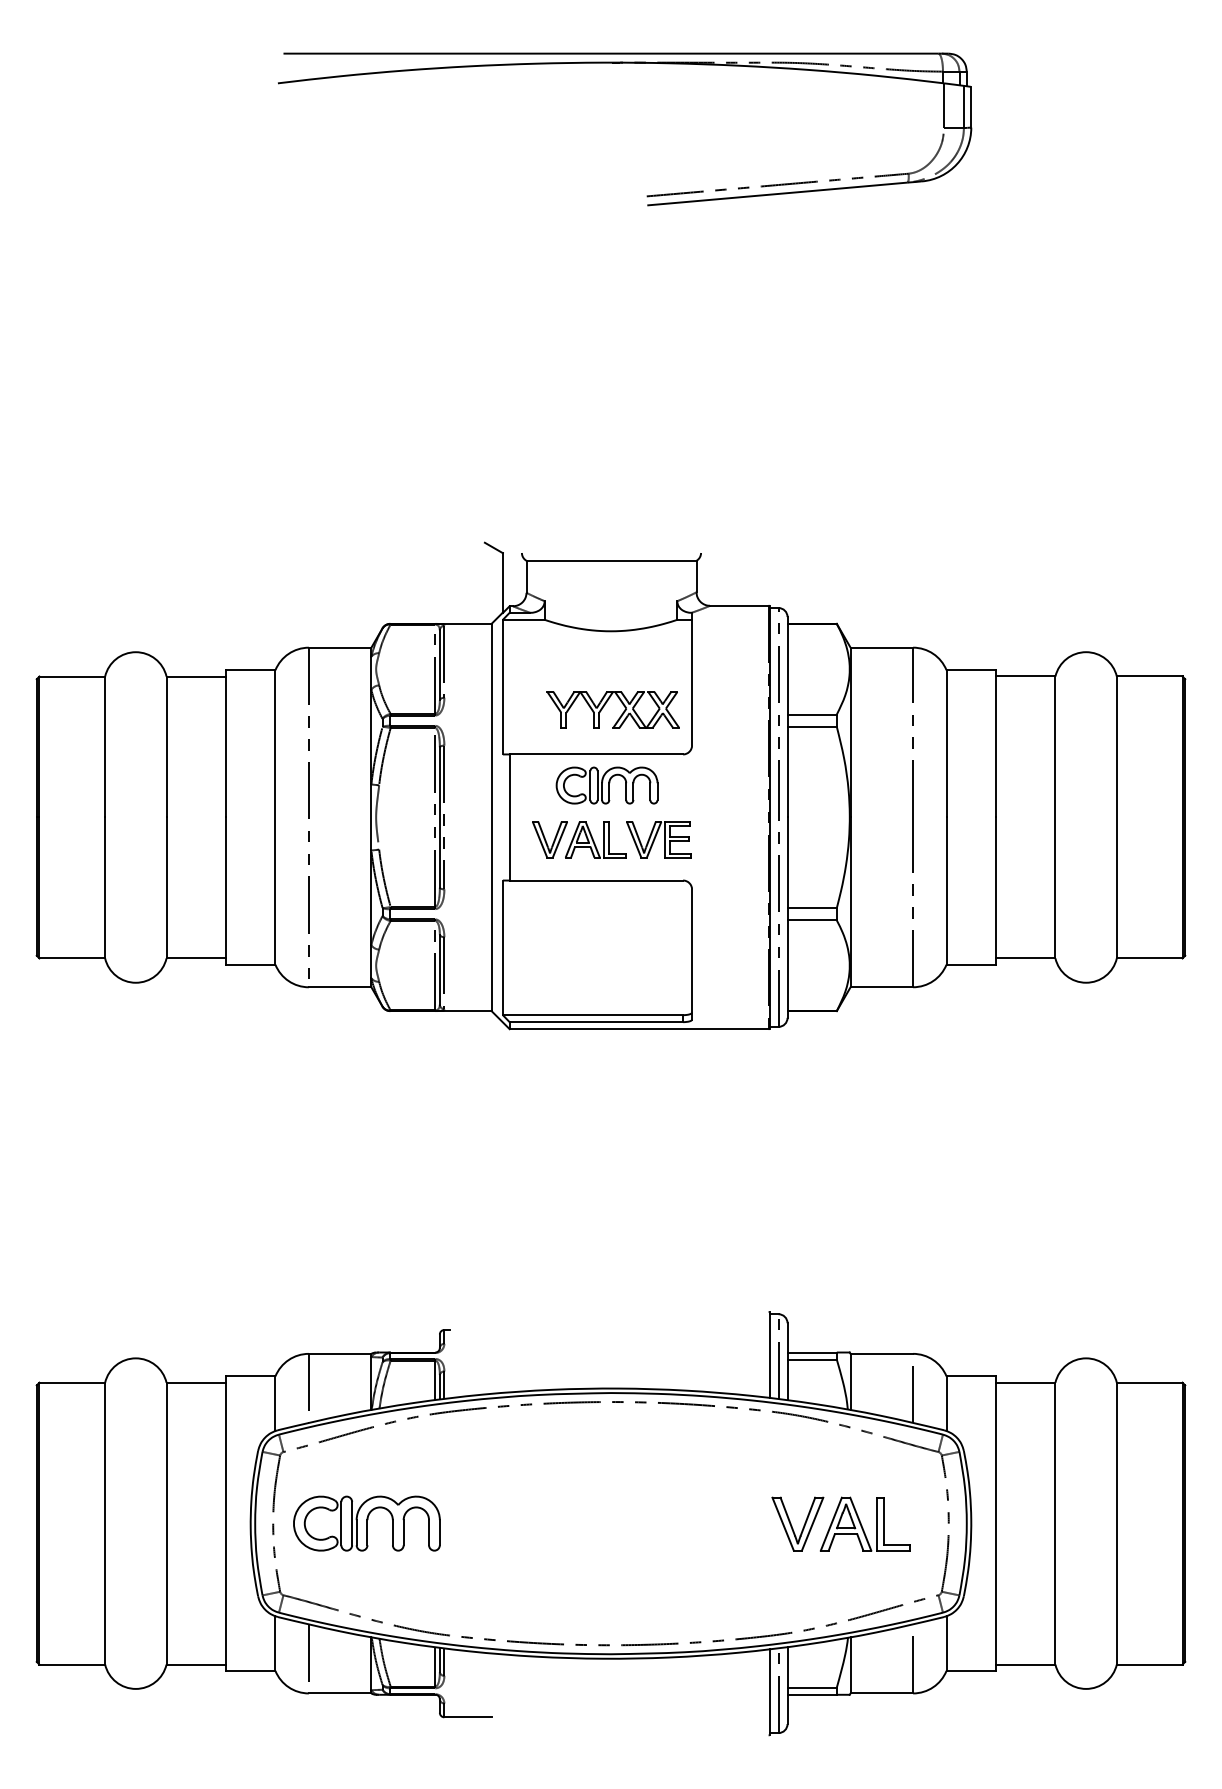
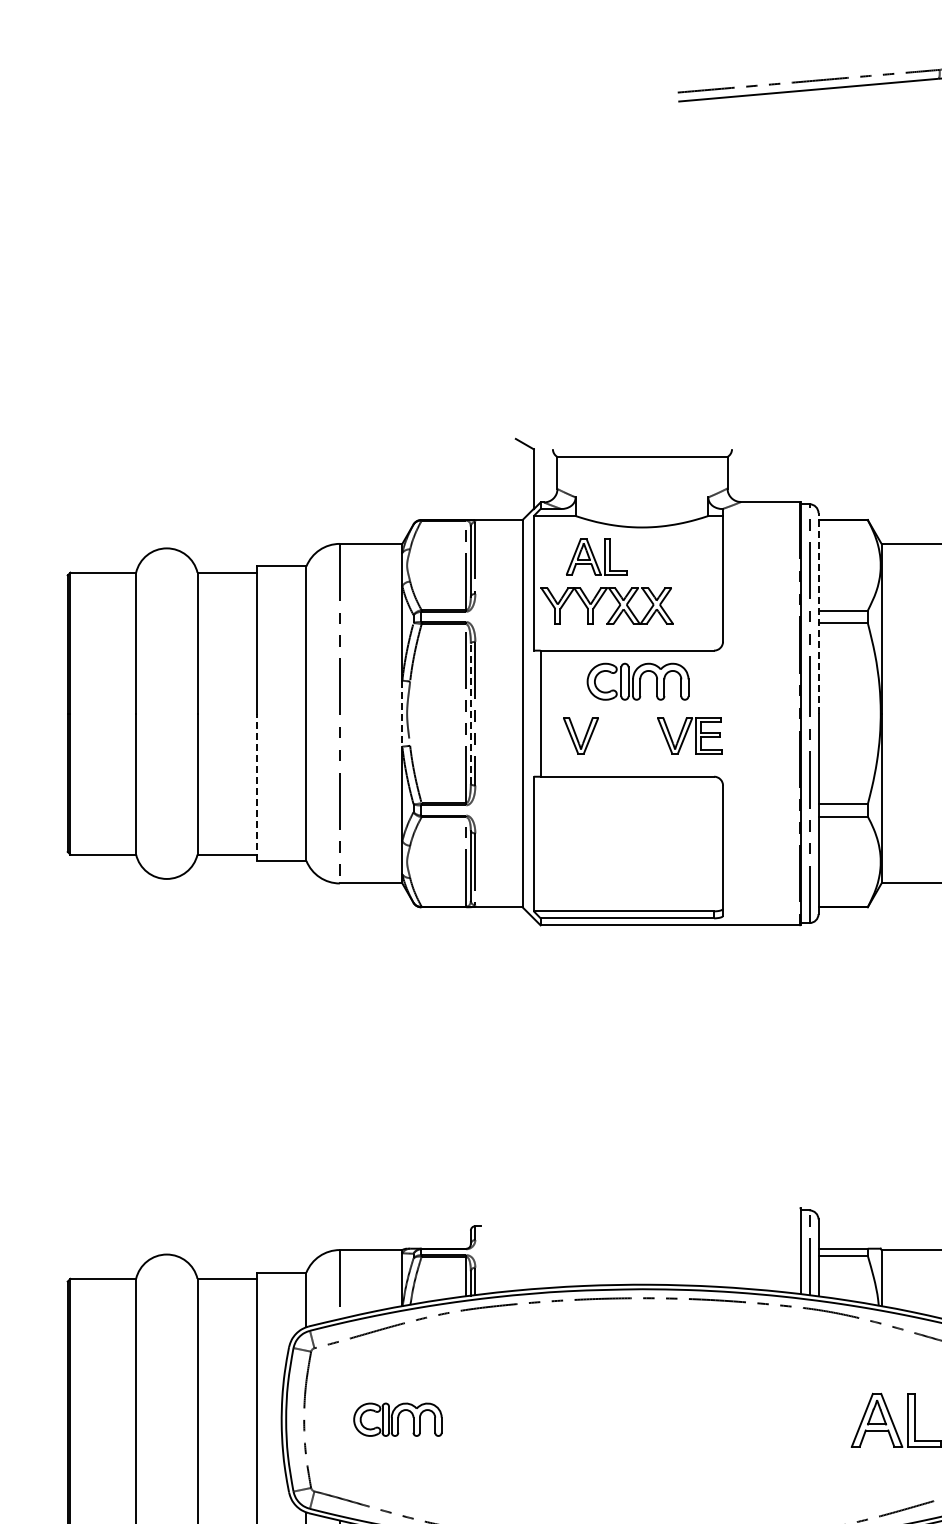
part: (605, 705) -> (599, 601), moved
line: (787, 716) -> (818, 612), solid -> dashed
line: (371, 817) -> (402, 713), solid -> dashed
line: (439, 817) -> (470, 713), solid -> dashed
part: (595, 839) -> (596, 556), moved
line: (225, 891) -> (256, 787), solid -> dashed
part: (366, 1523) -> (397, 1419), size x0.6
part: (797, 1523) -> (828, 1419), removed

